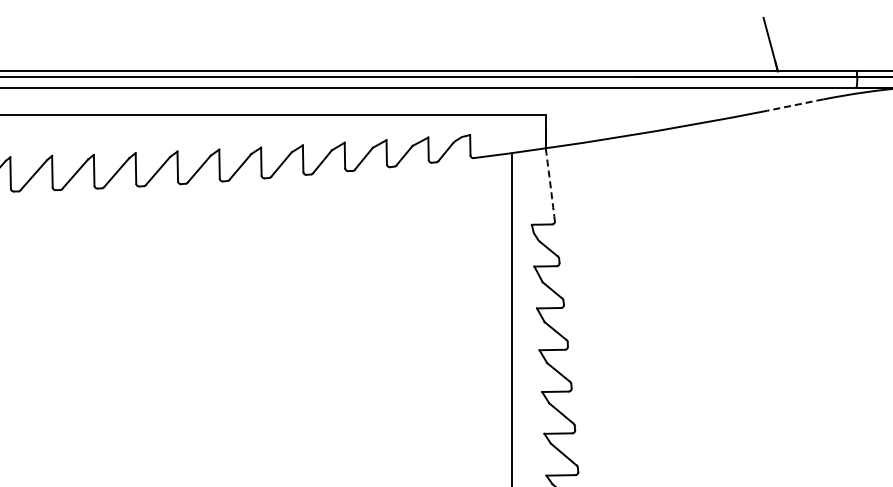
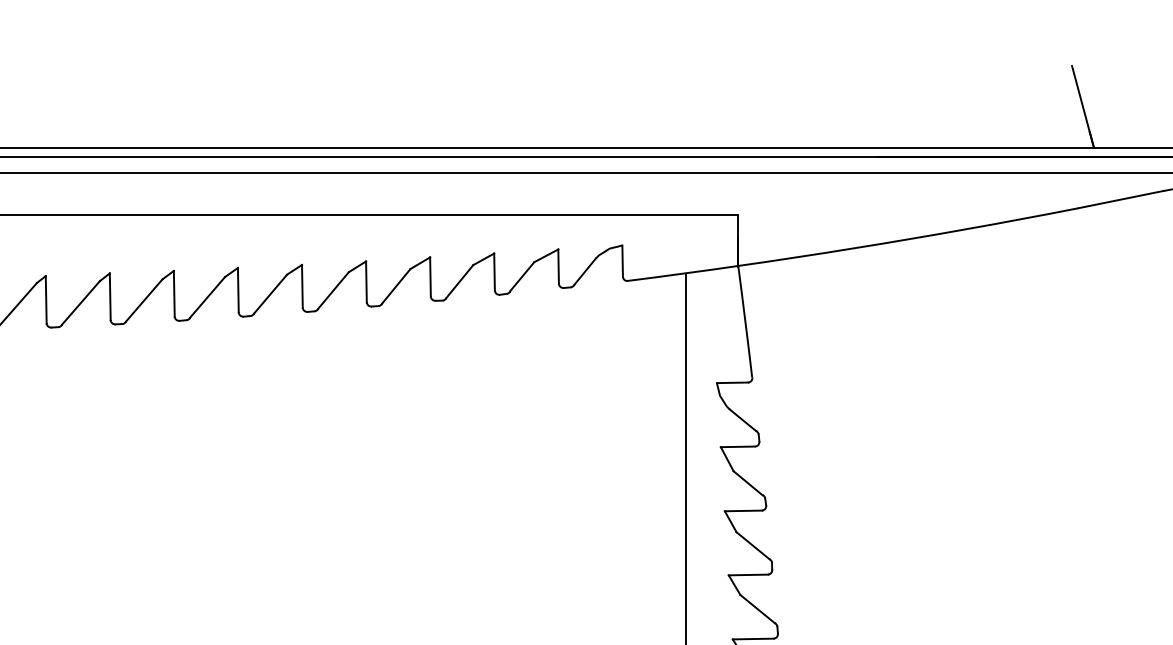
line: (794, 105) -> (1119, 200), dashed -> solid
arc: (550, 185) -> (745, 322), dashed -> solid

